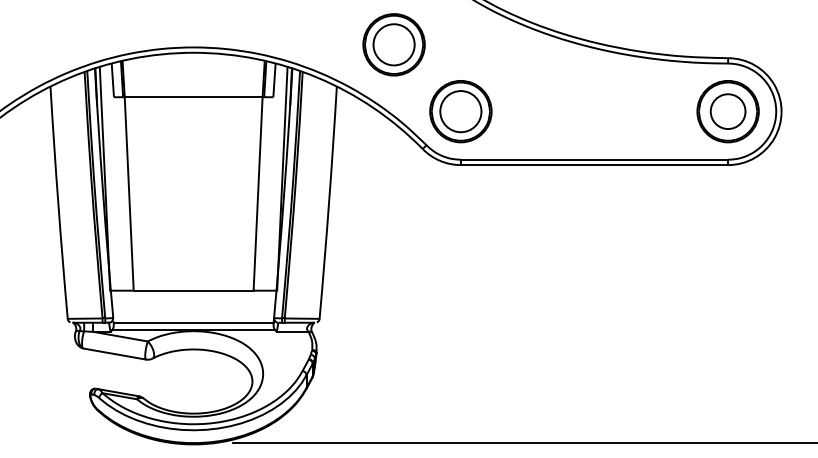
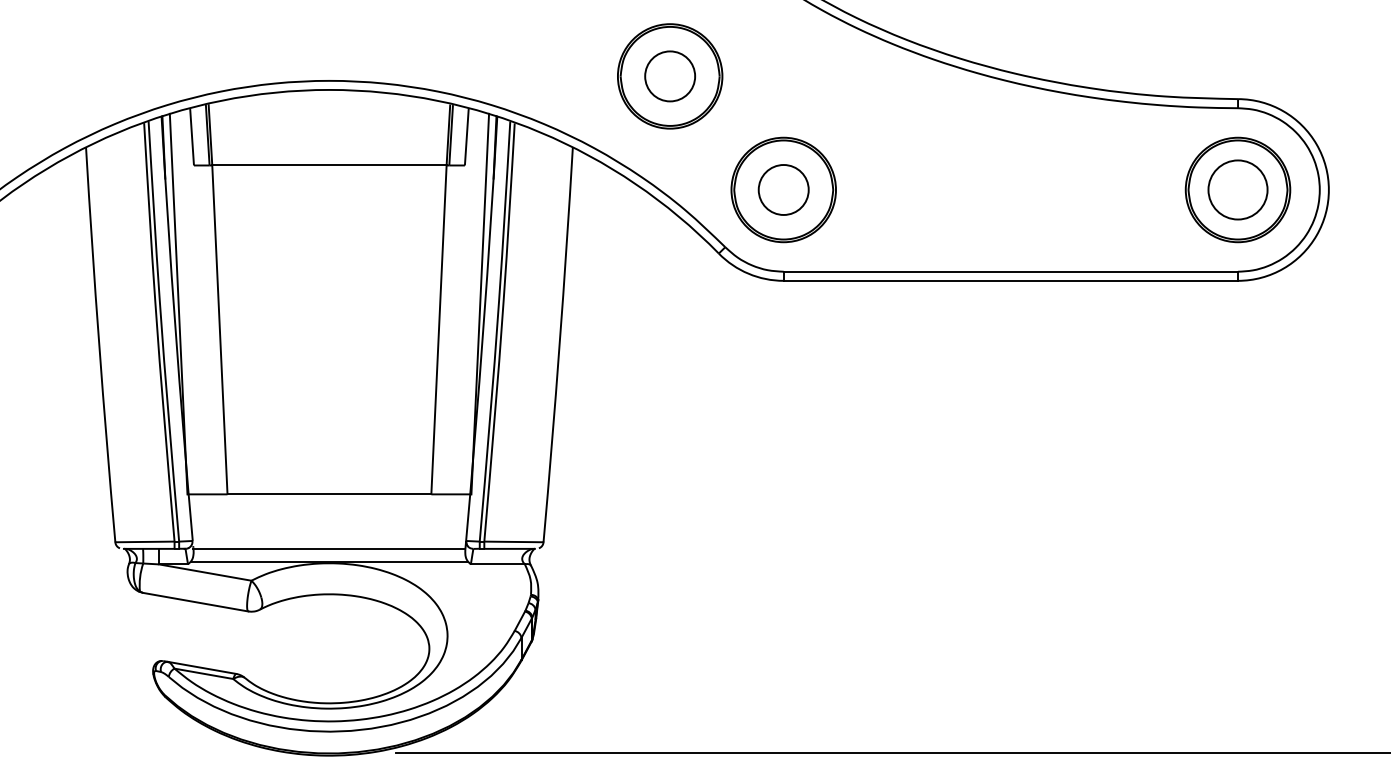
circle: (393, 44) -> (669, 75), size x0.71
circle: (460, 111) -> (783, 189), size x0.71

